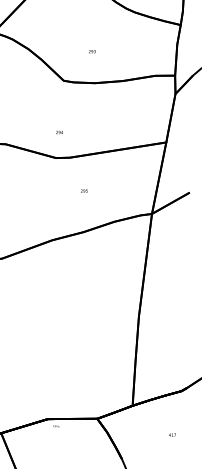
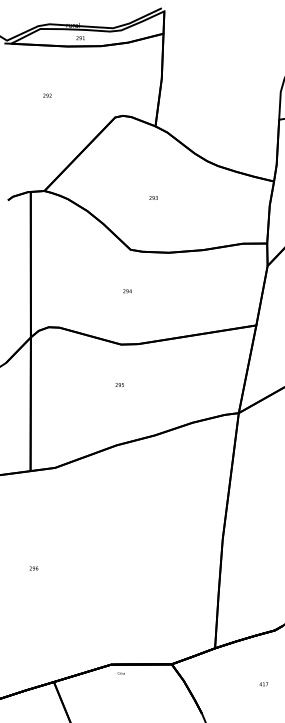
text: (92, 51) -> (153, 197), moved
text: (59, 132) -> (127, 291), moved
text: (84, 190) -> (119, 384), moved

